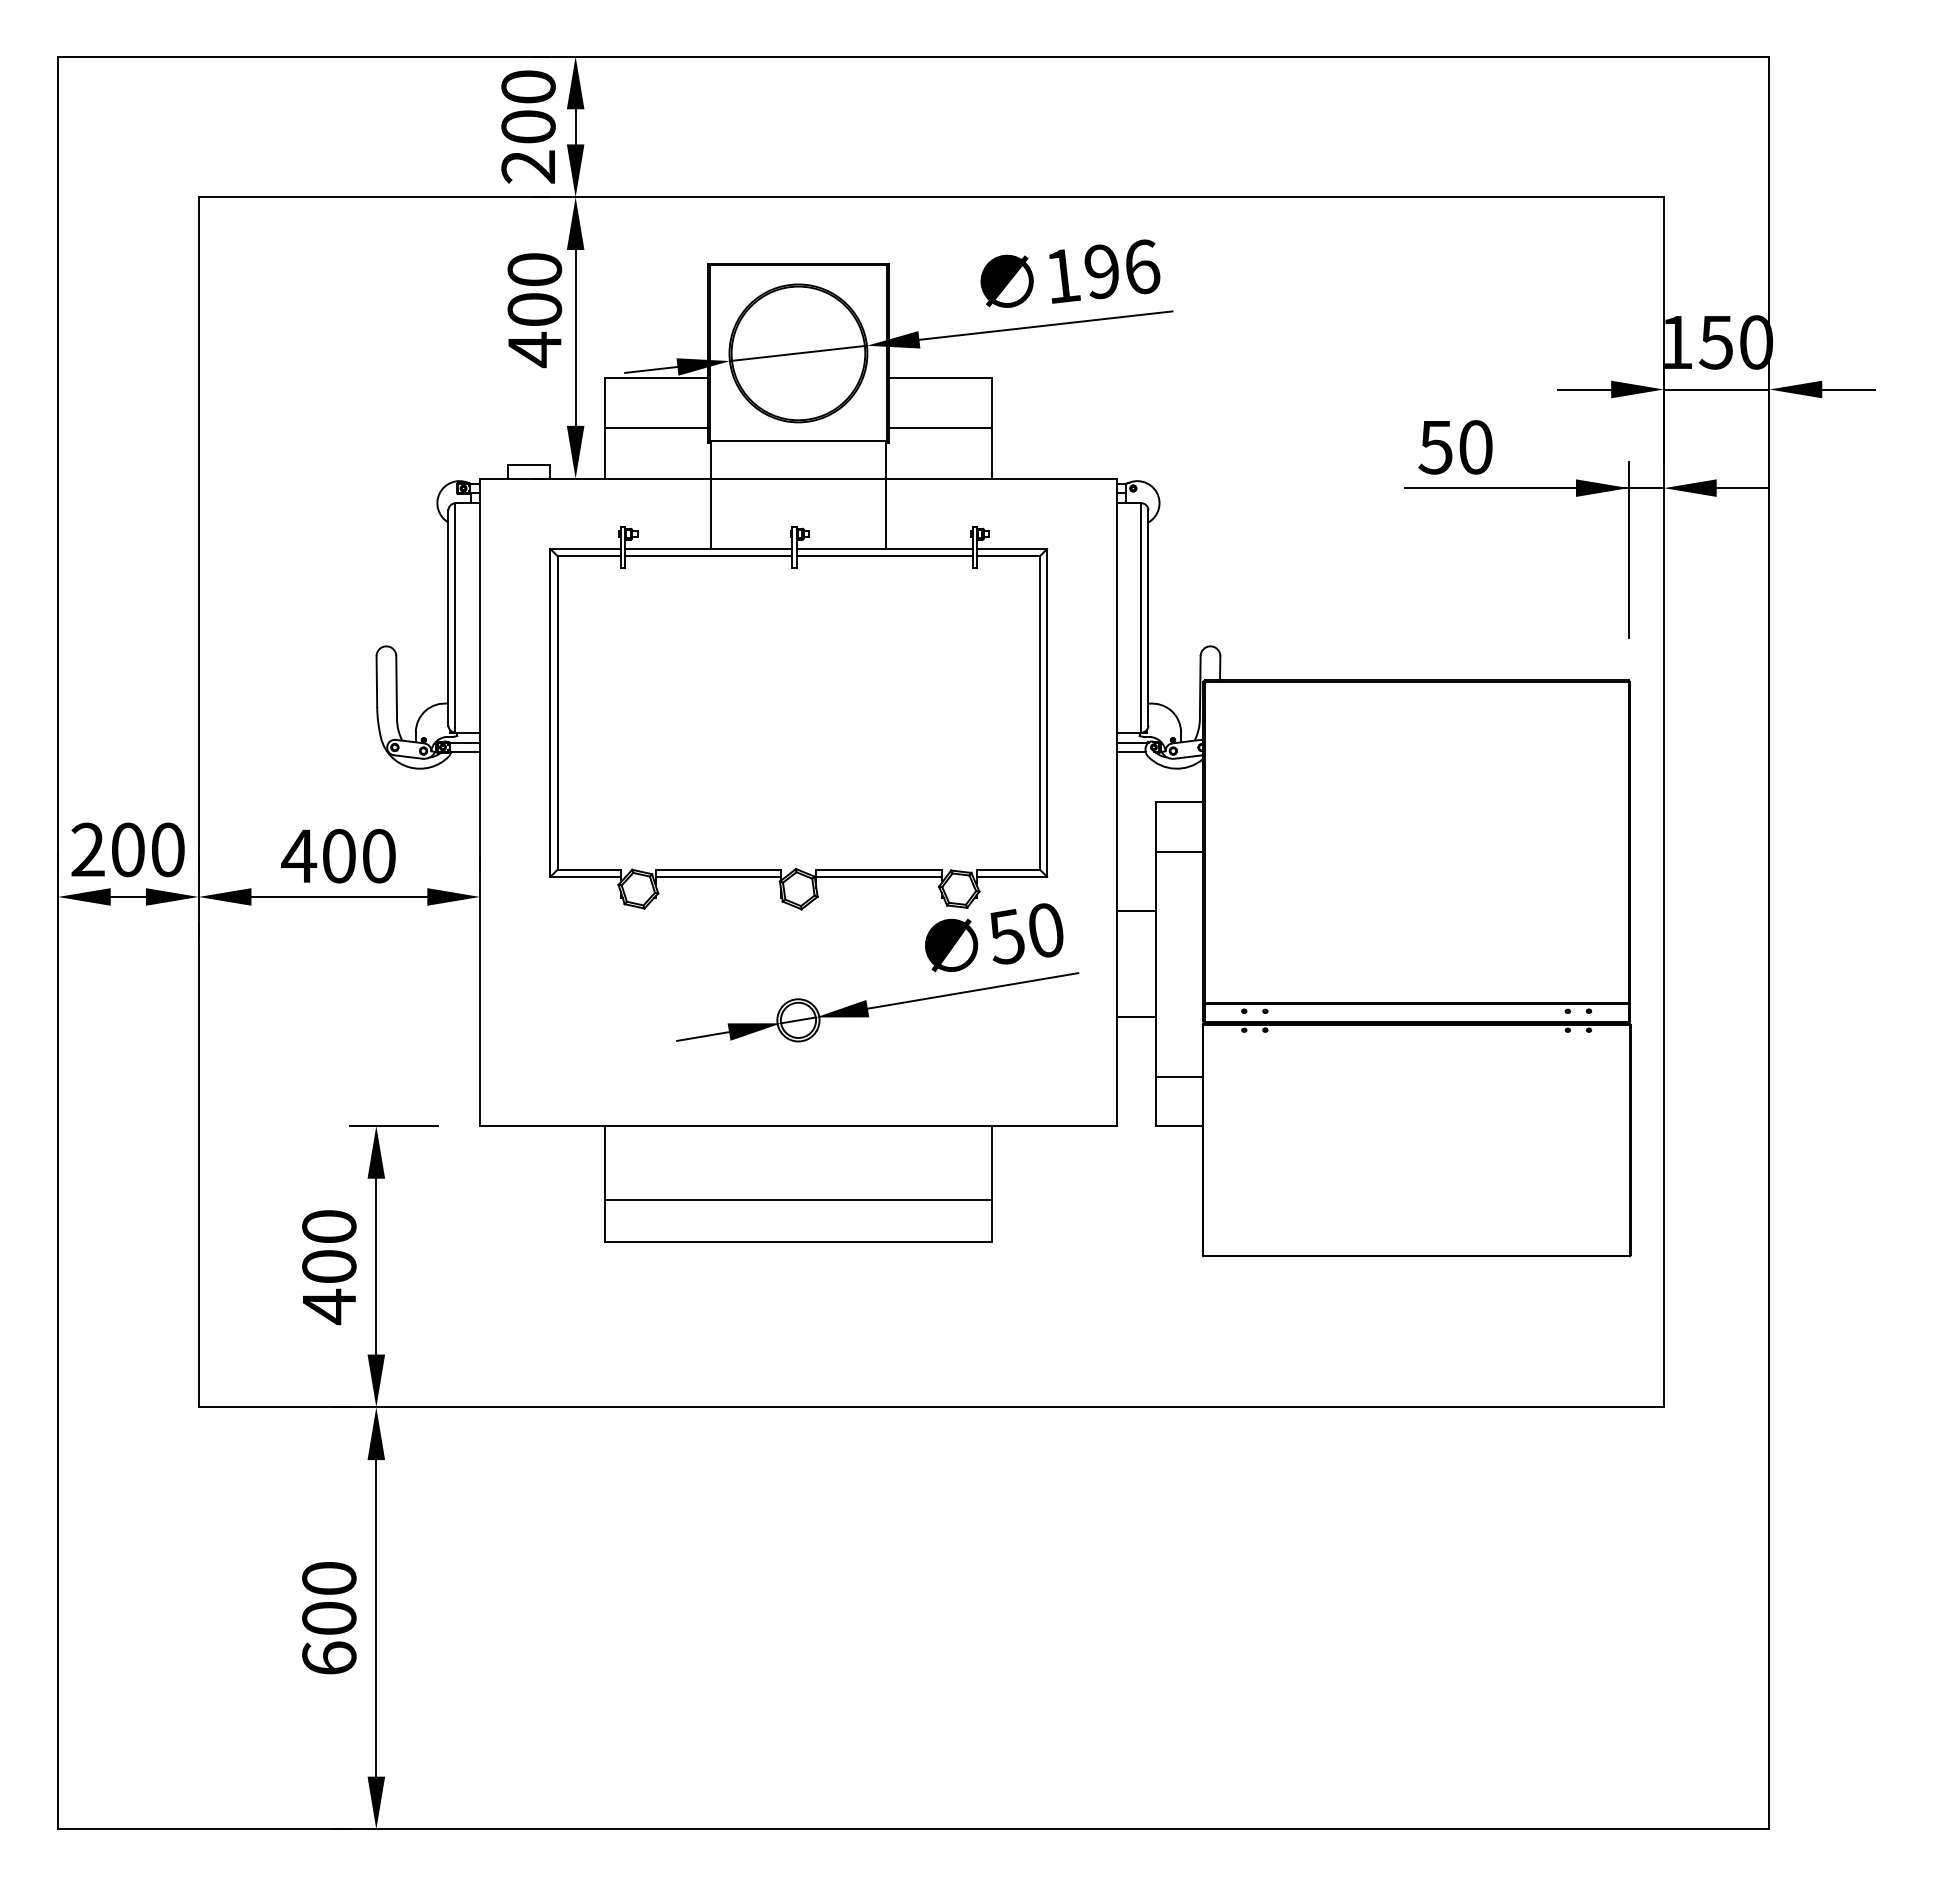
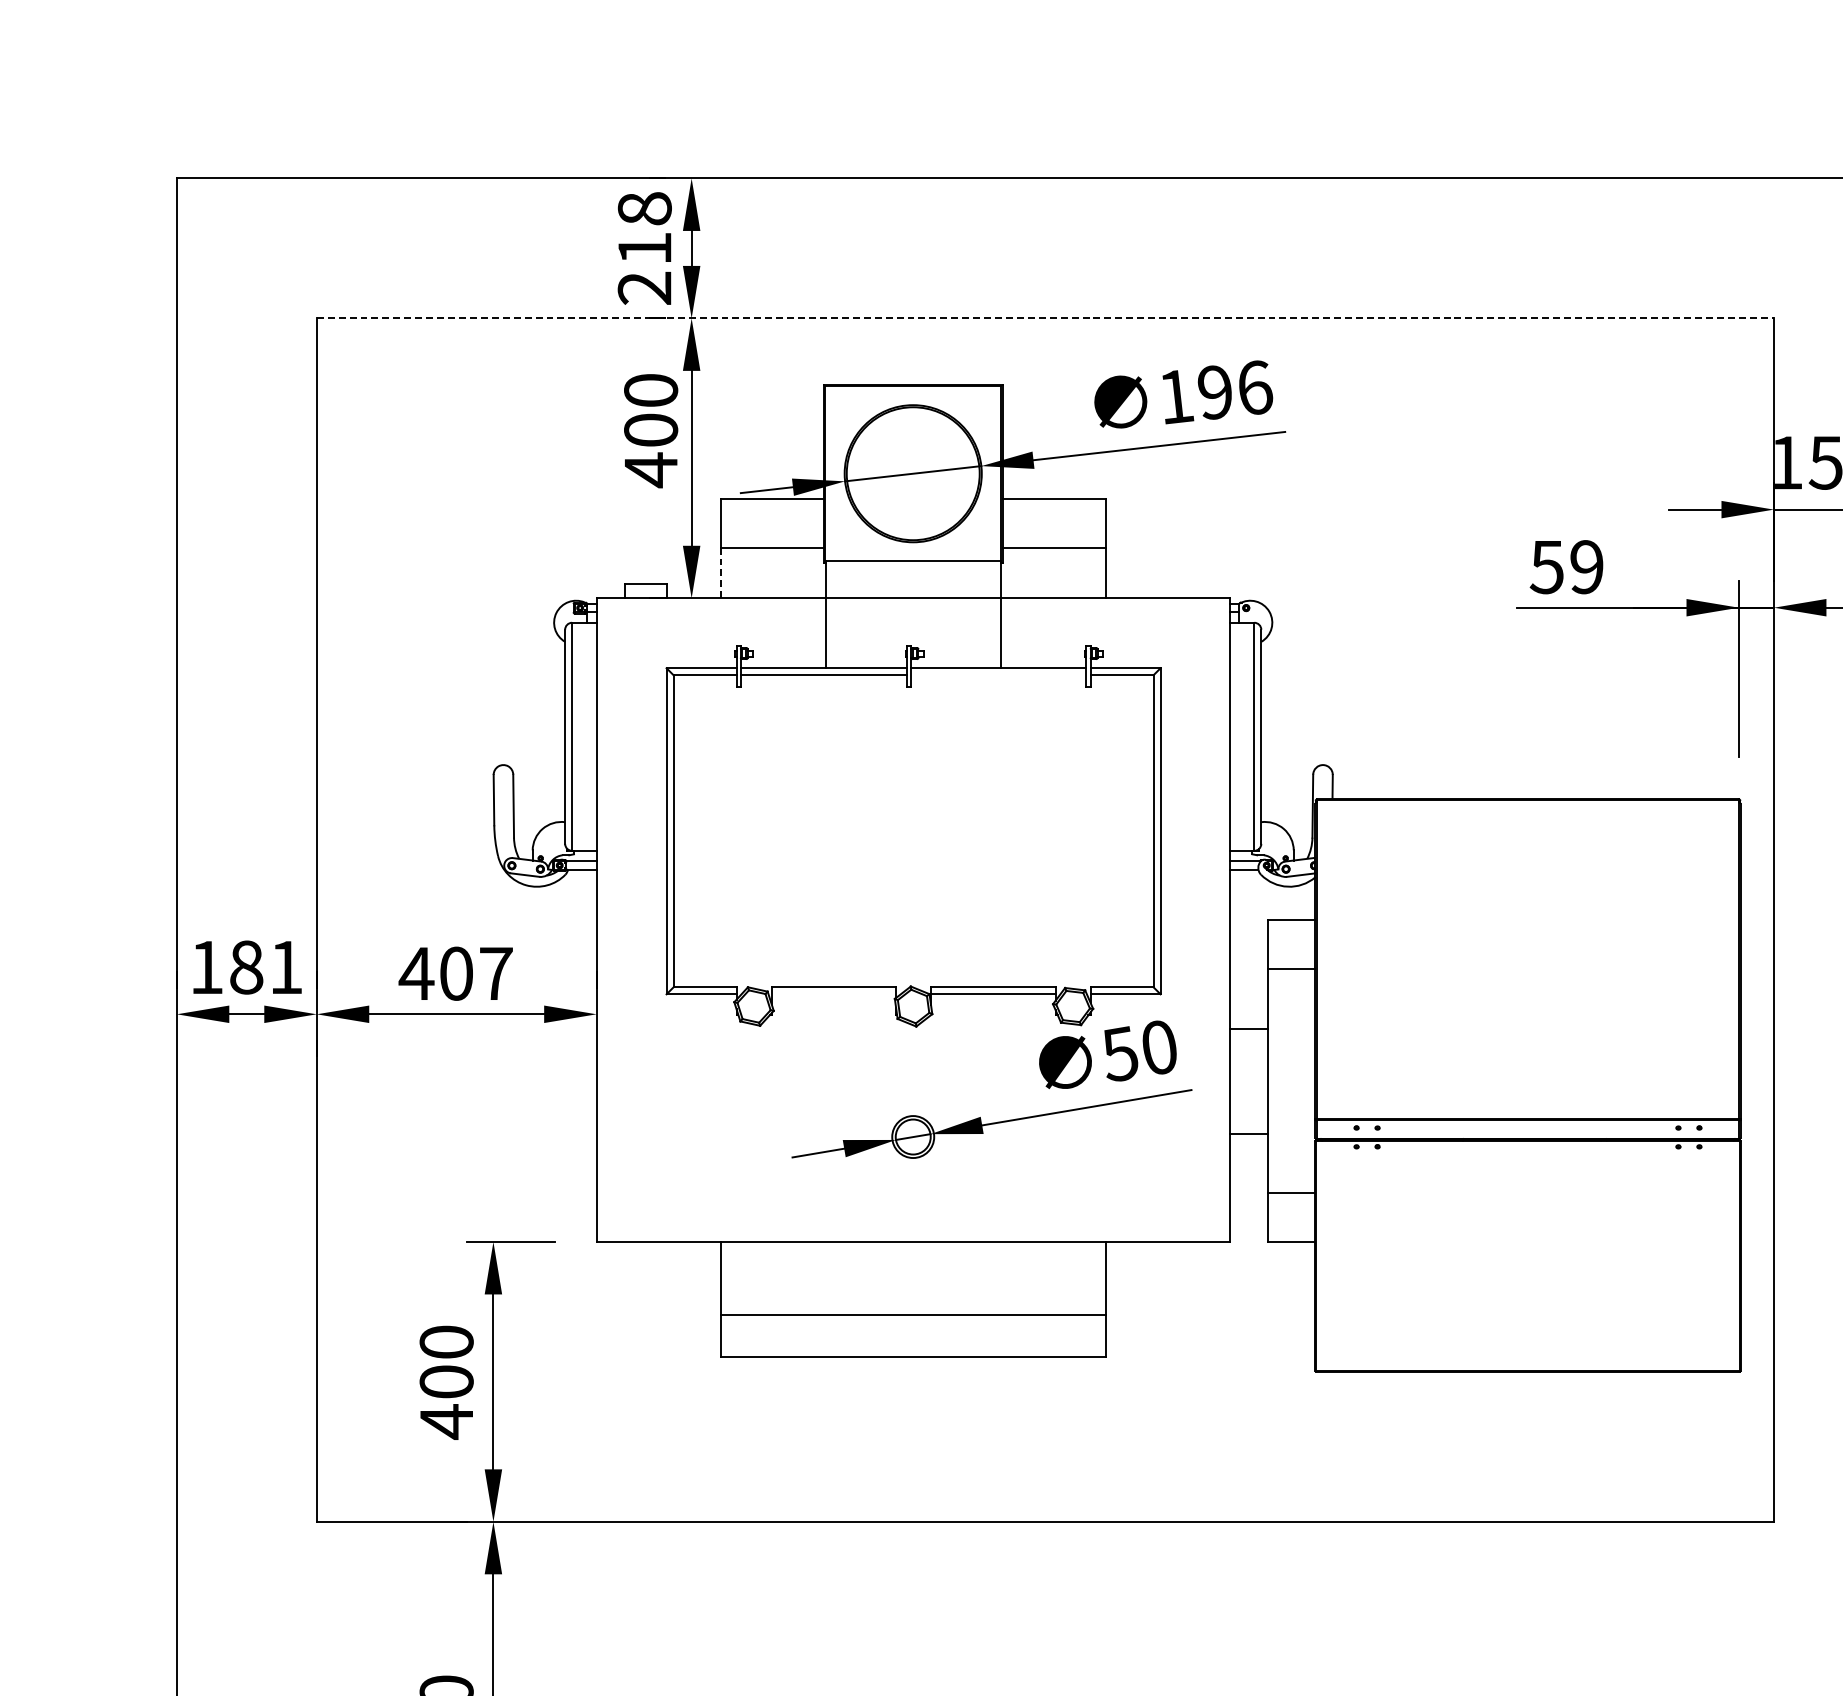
text: (528, 106) -> (644, 228), 200 -> 218
line: (931, 197) -> (1045, 318), solid -> dashed
text: (1475, 447) -> (1586, 567), 50 -> 59
line: (604, 453) -> (720, 573), solid -> dashed
line: (884, 556) -> (998, 675), removed
text: (127, 849) -> (245, 967), 200 -> 181
text: (379, 856) -> (496, 974), 400 -> 407
line: (718, 876) -> (833, 993), removed

